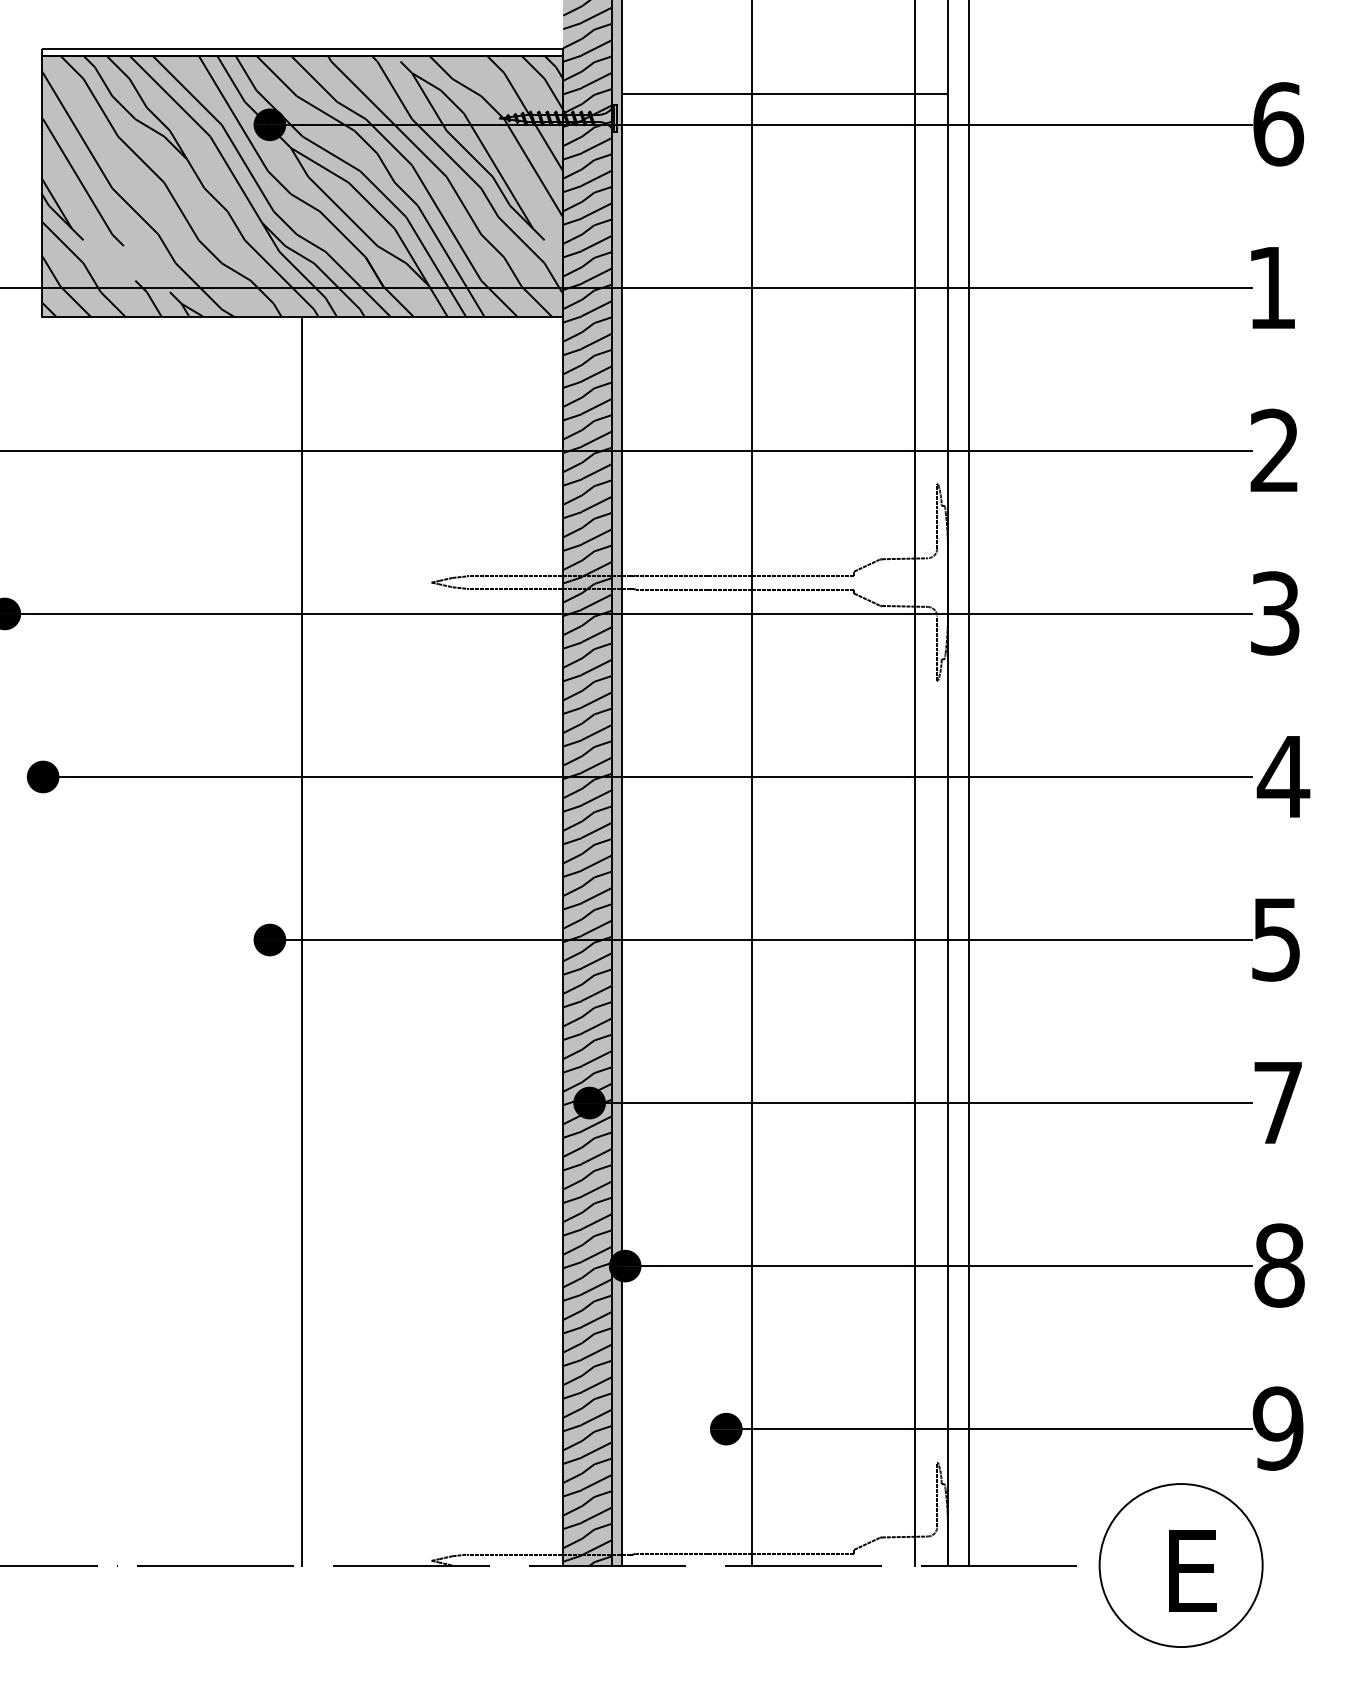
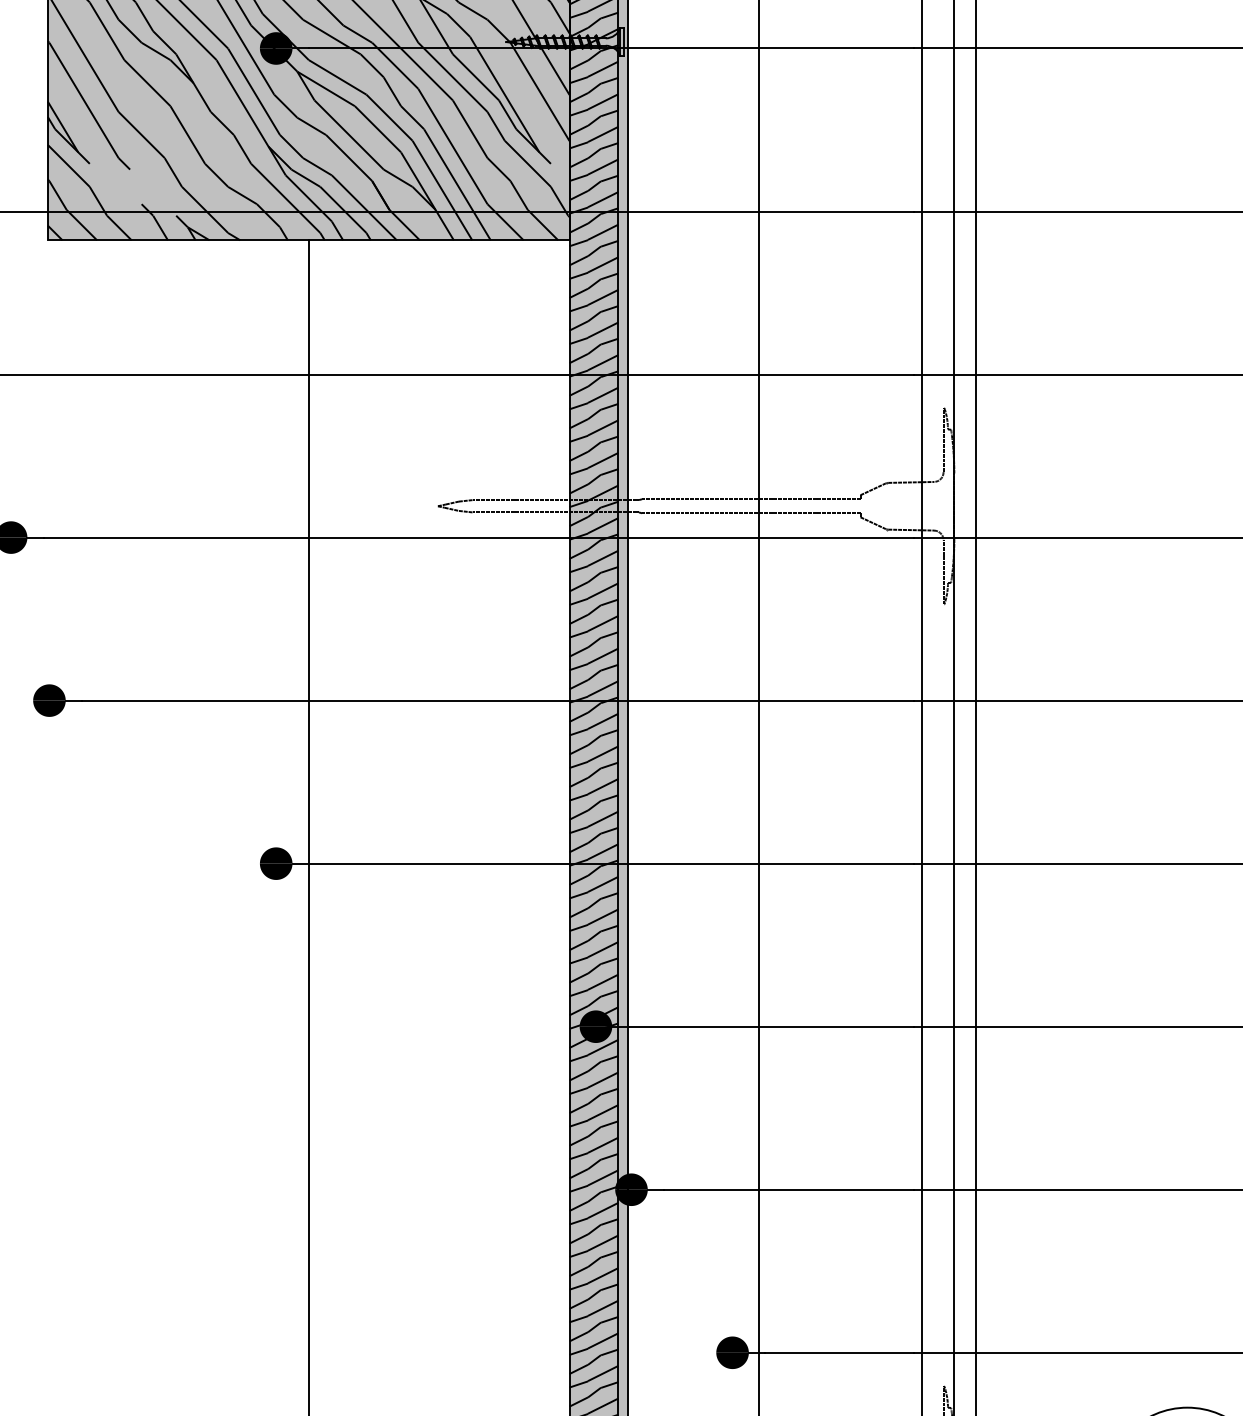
line: (784, 93) -> (790, 17), removed

